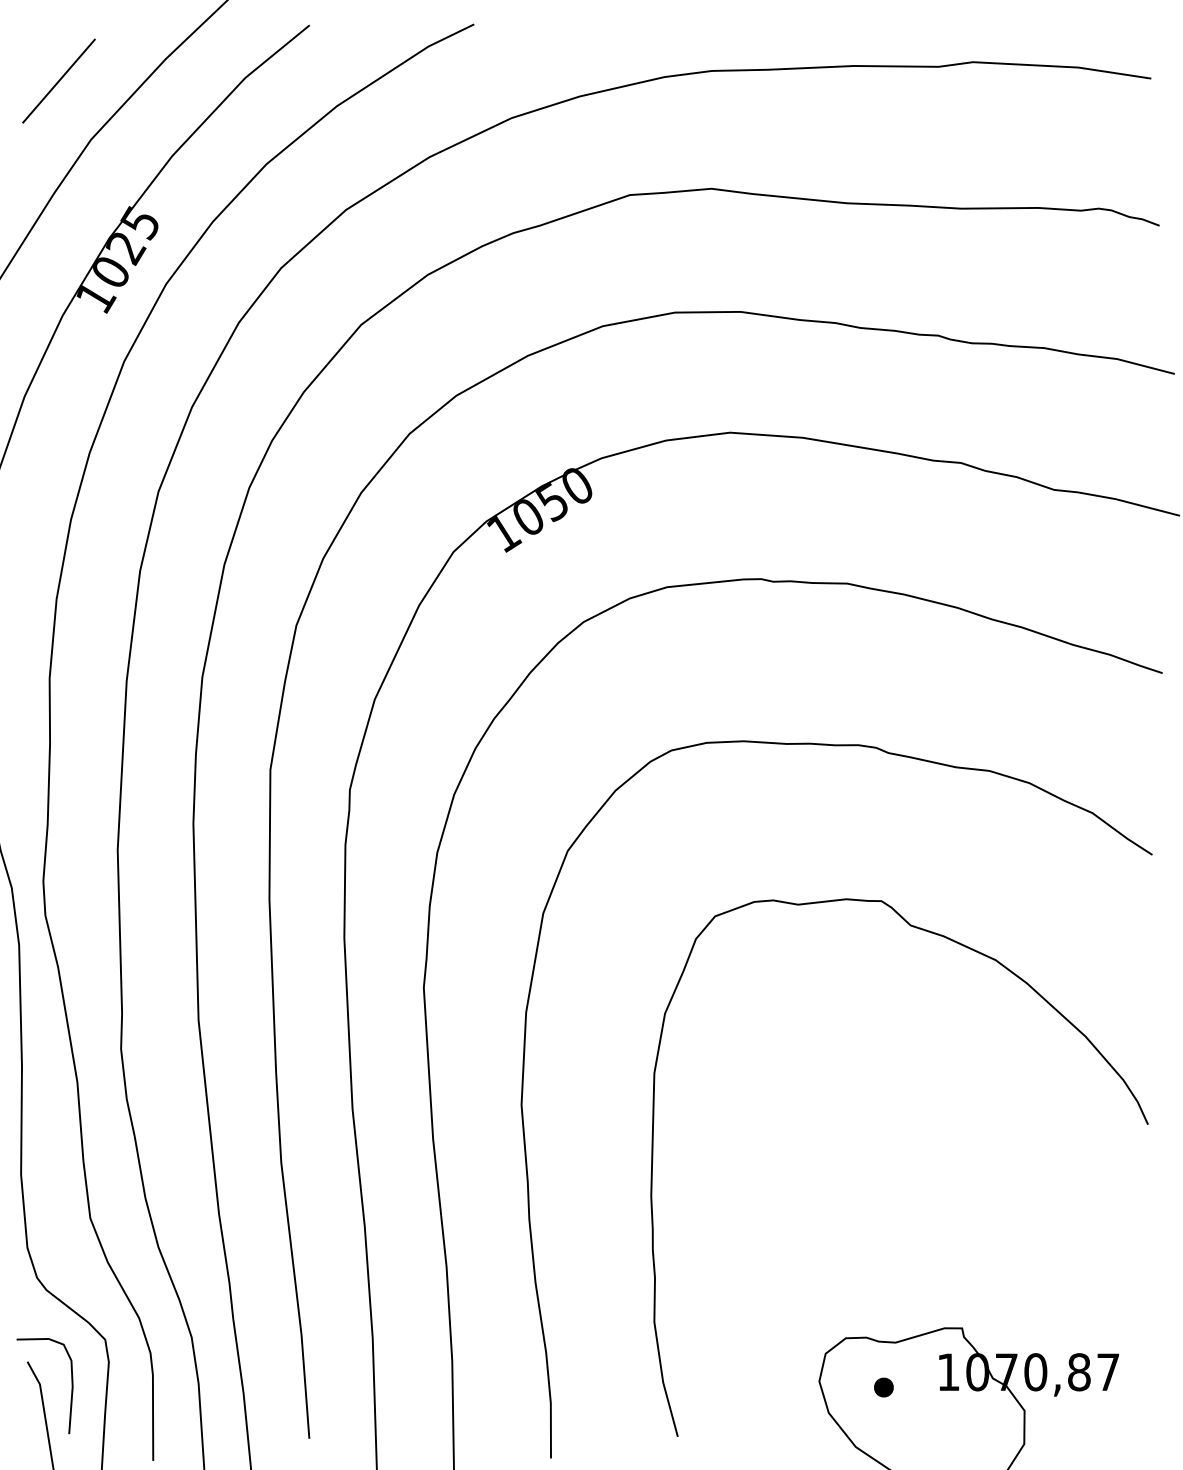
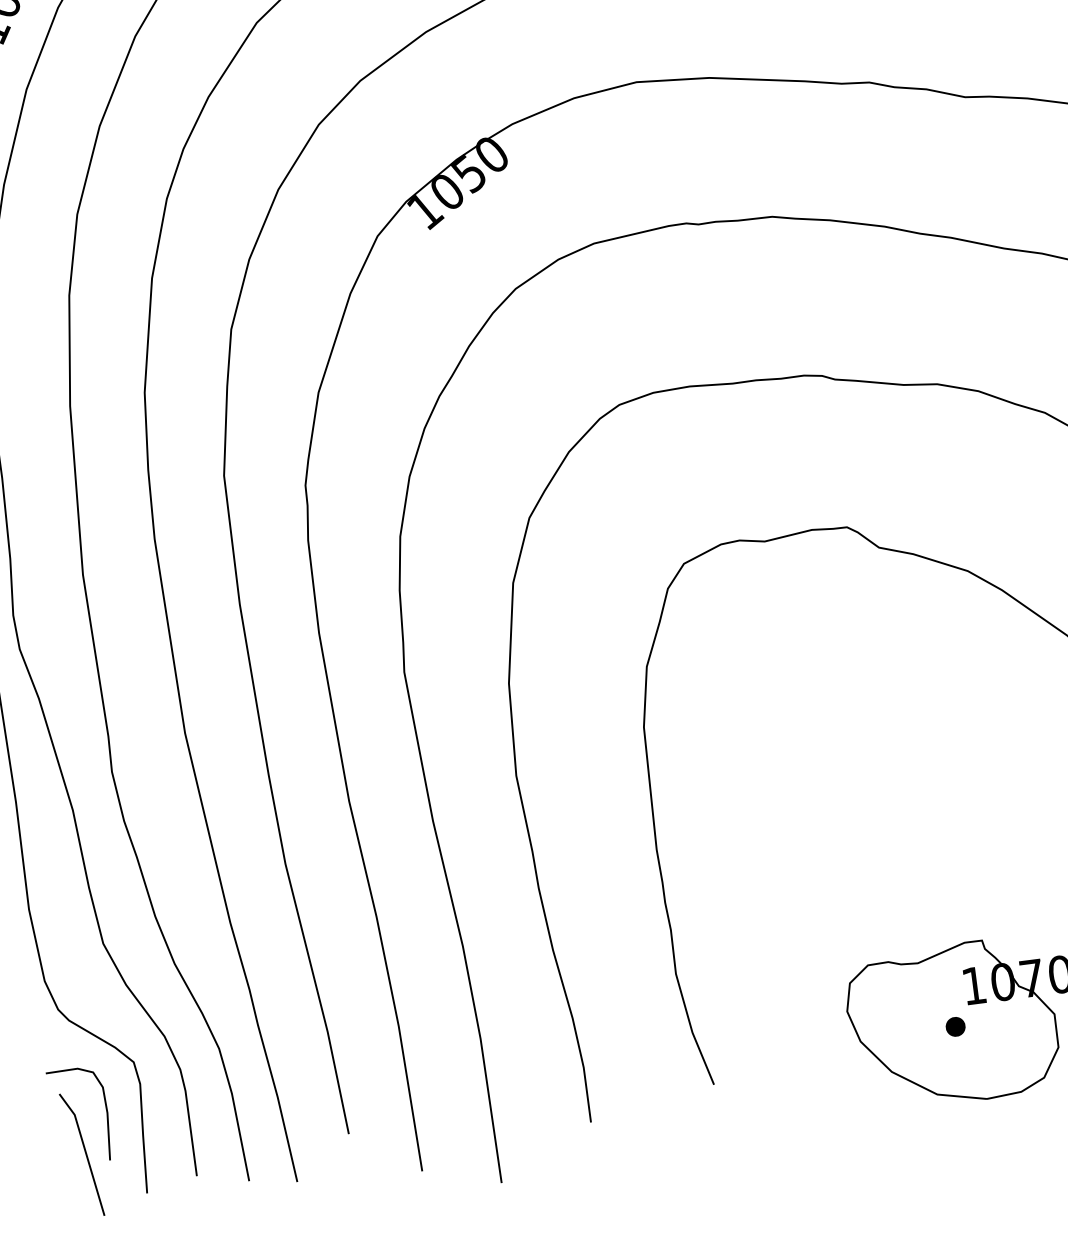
part: (883, 1387) -> (955, 1026), moved

